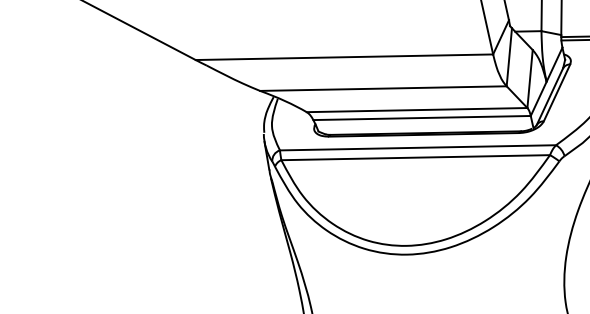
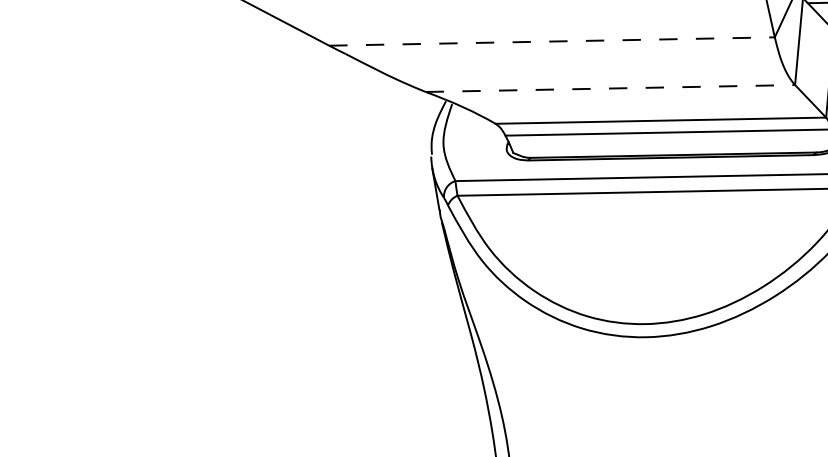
line: (344, 57) -> (552, 41), solid -> dashed
line: (383, 88) -> (610, 88), solid -> dashed

